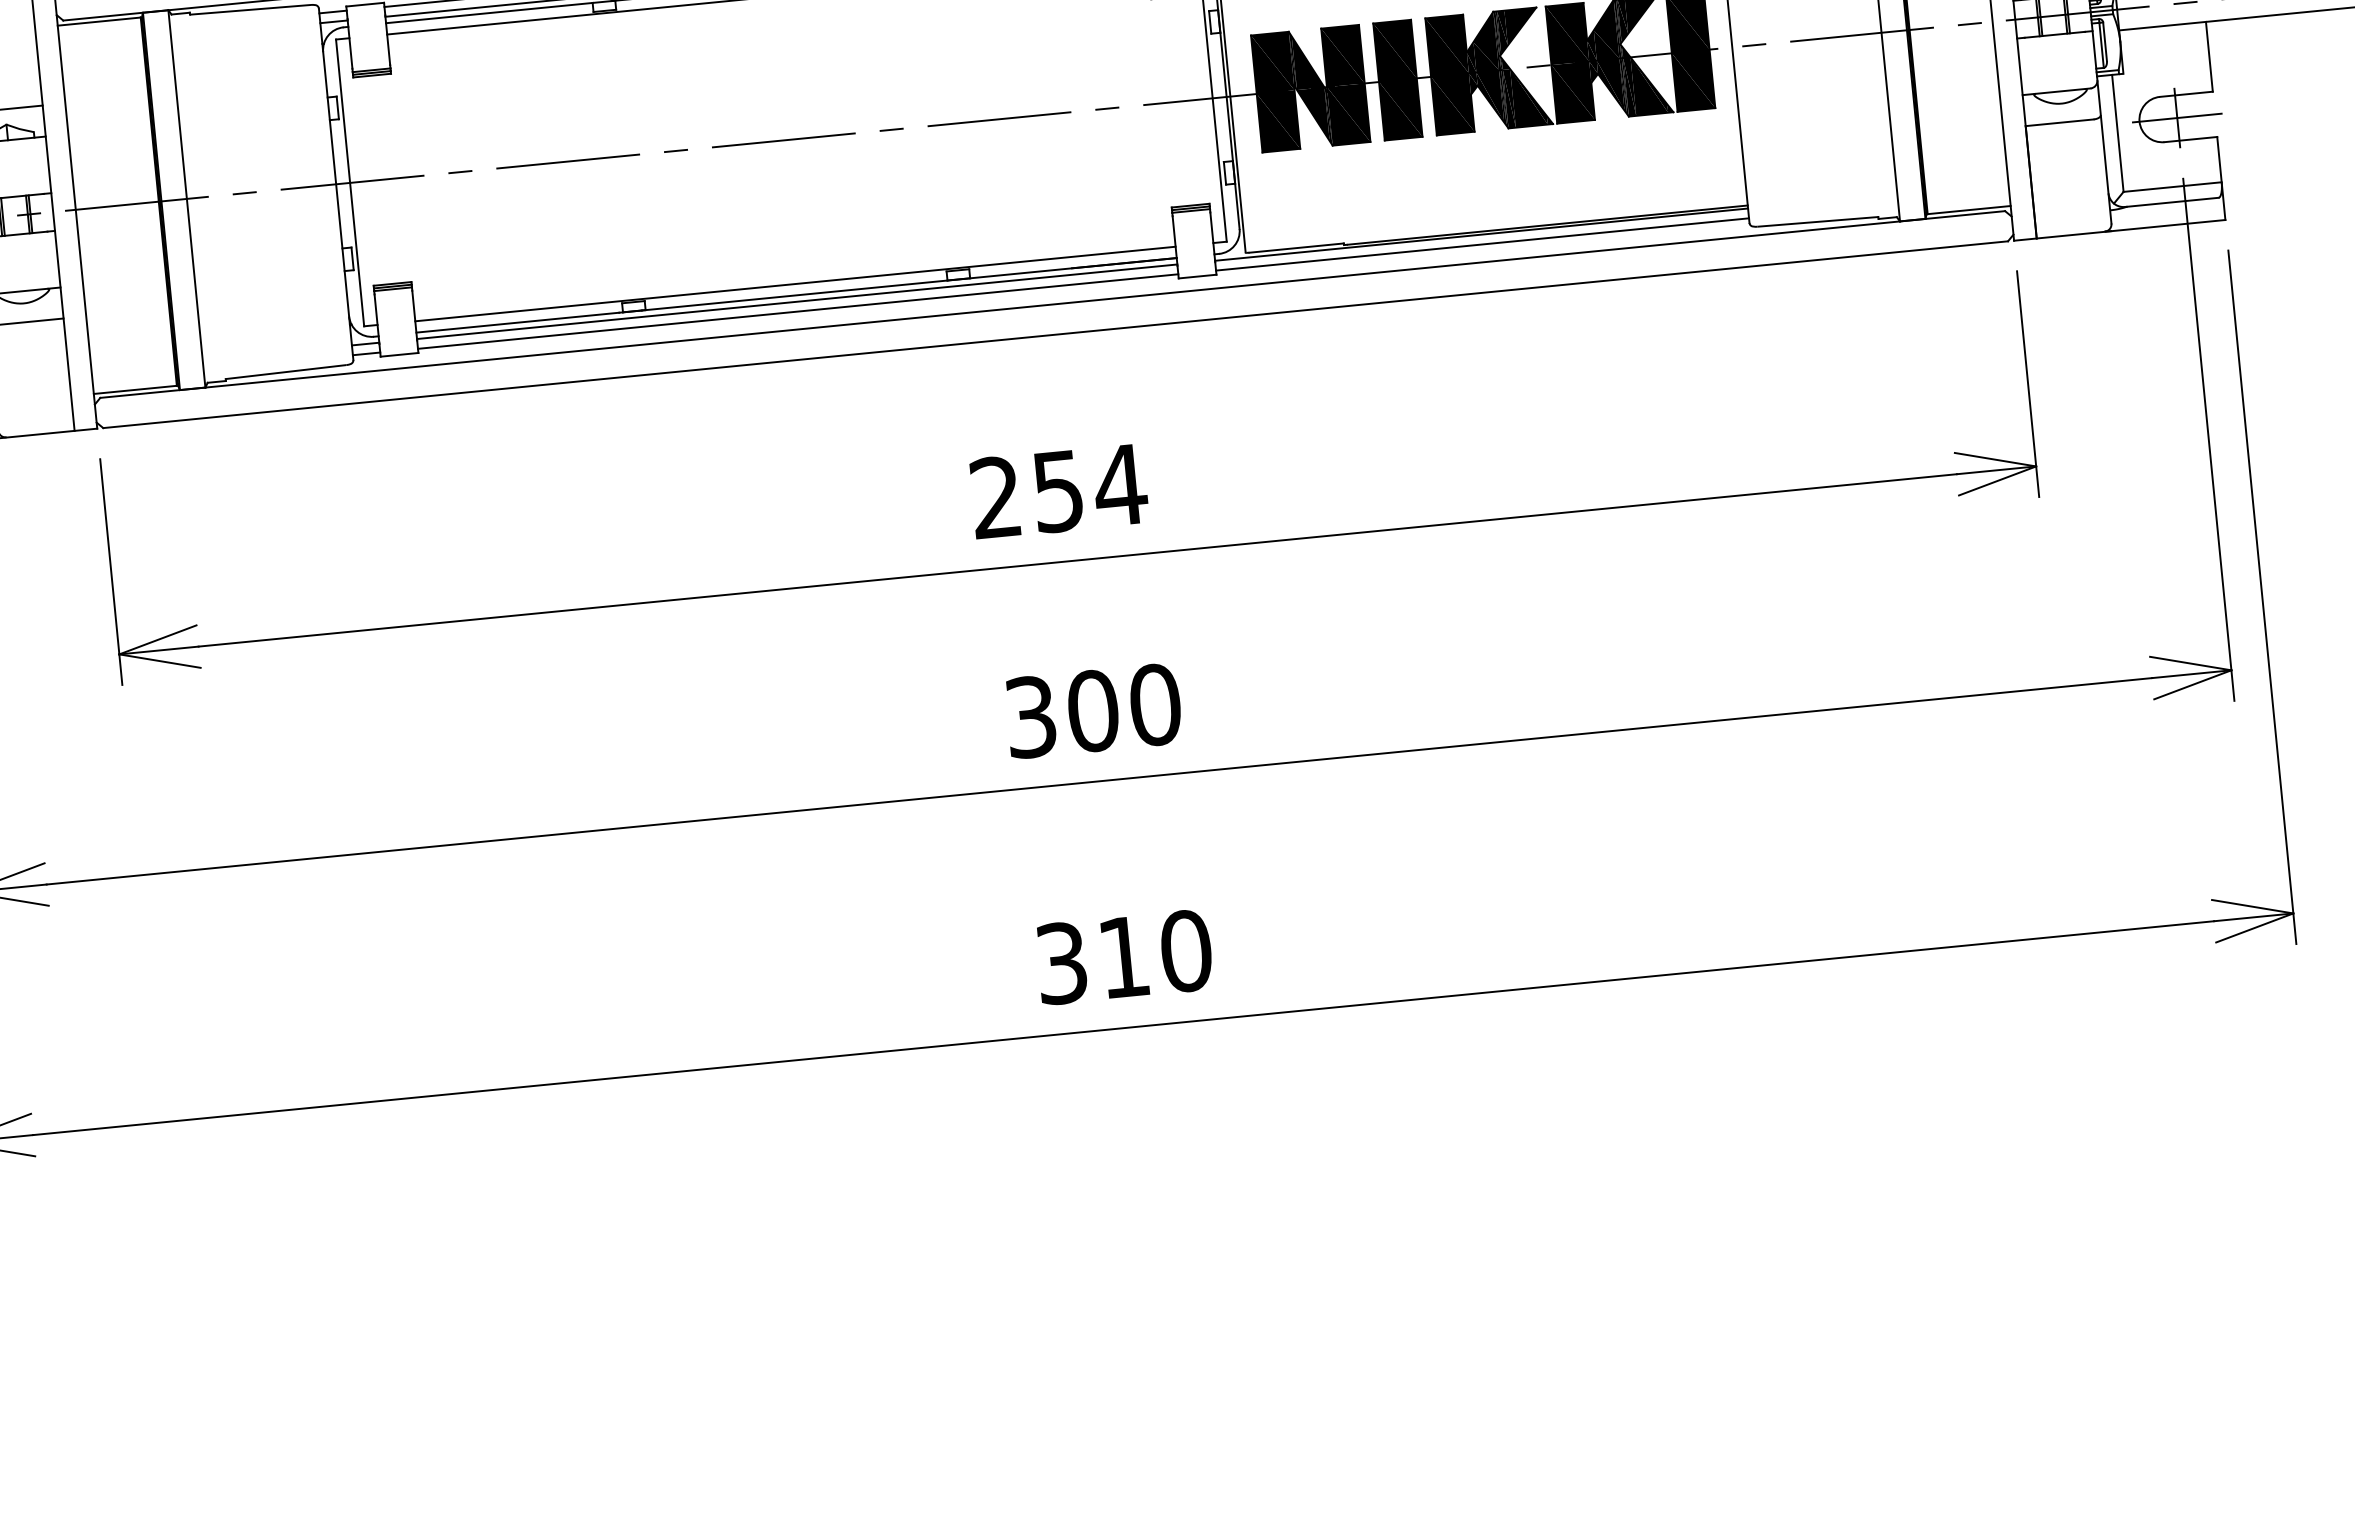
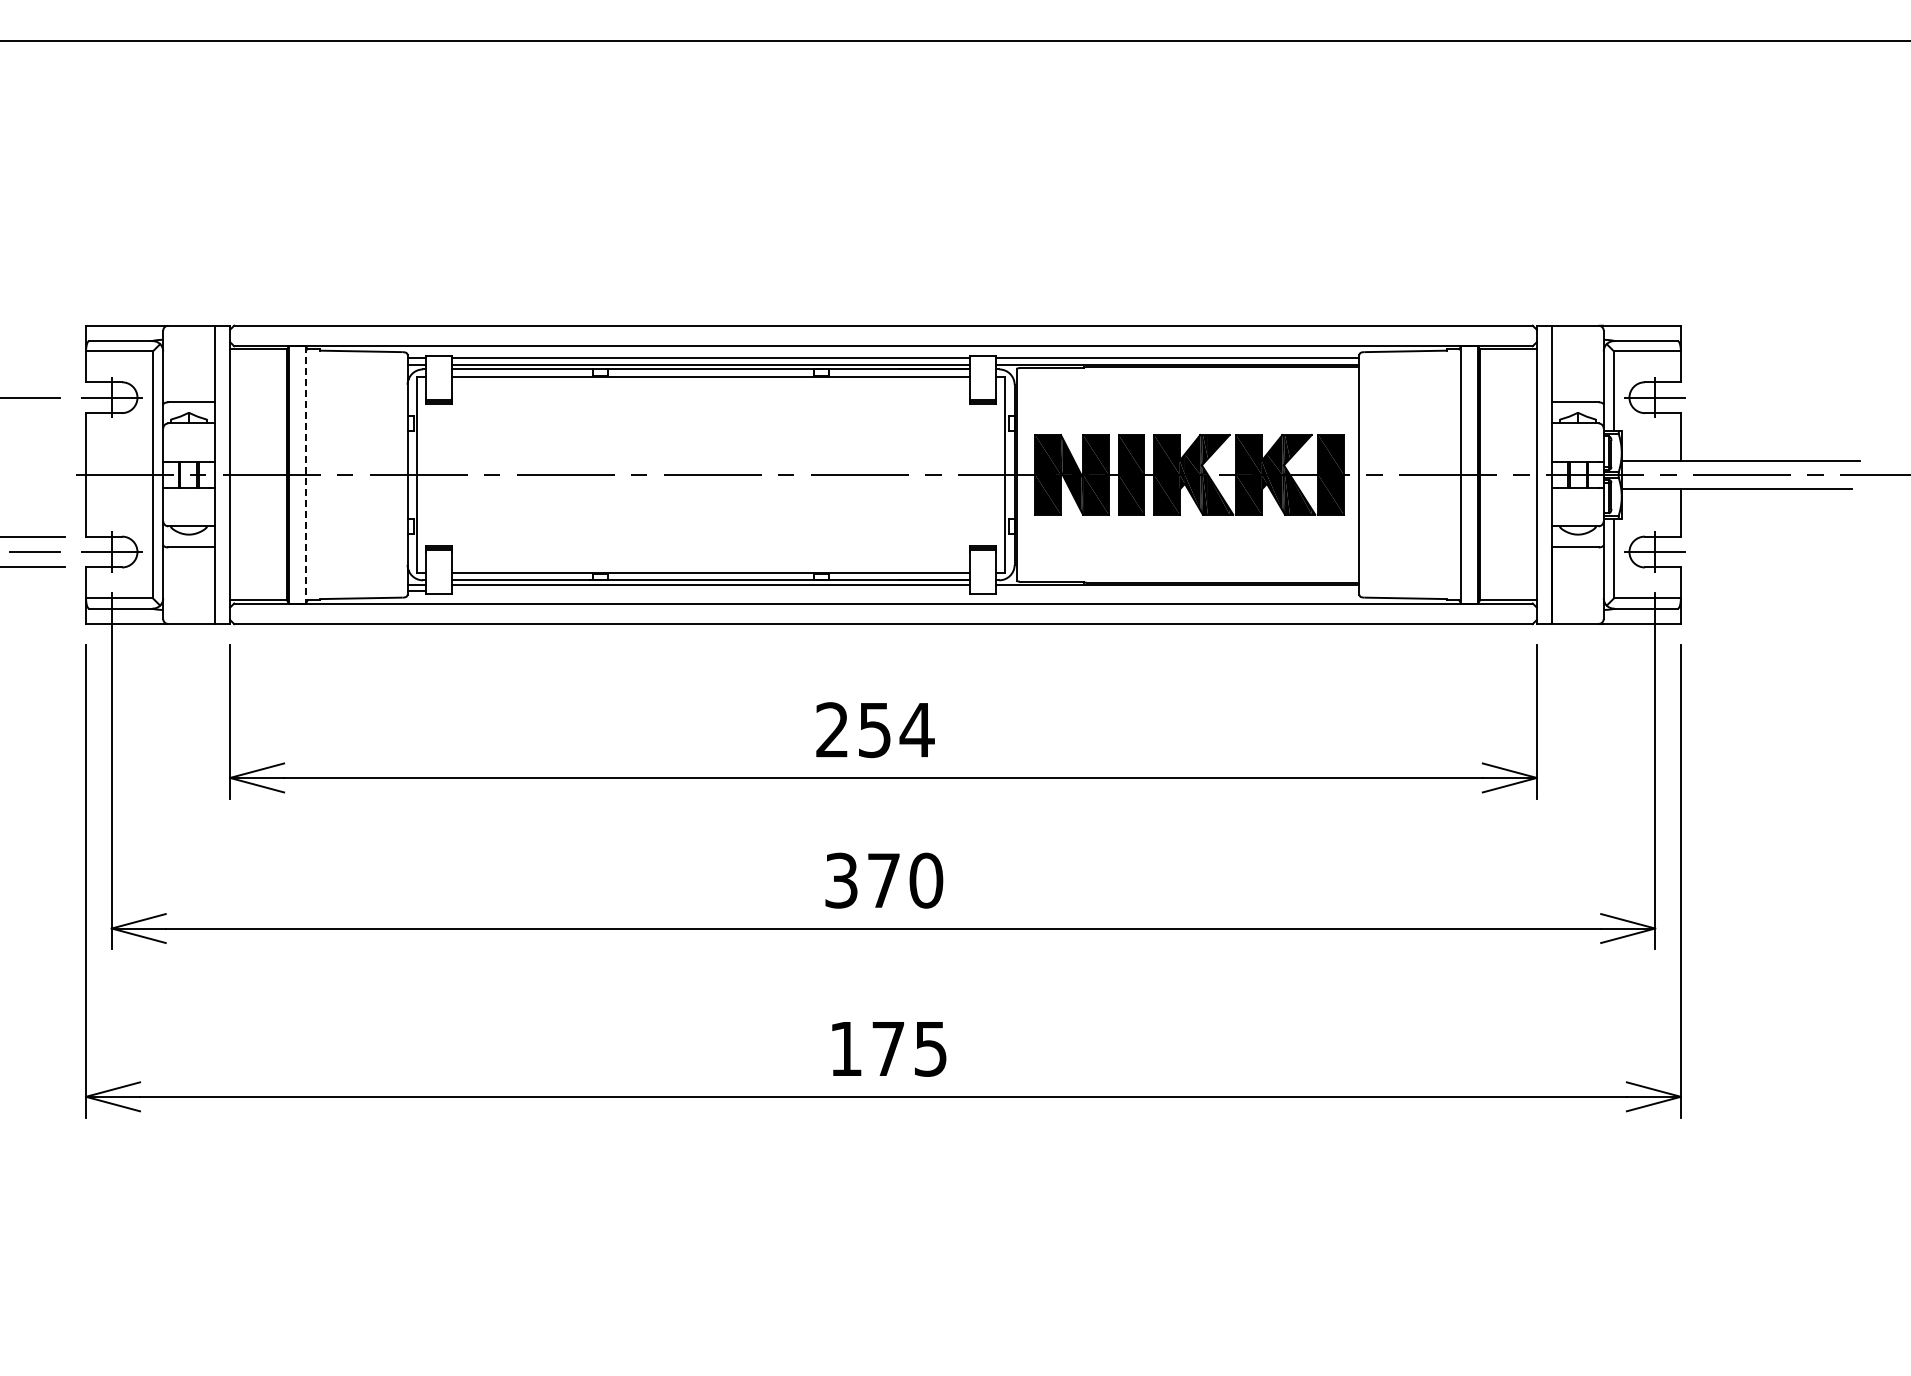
line: (186, 198) -> (305, 474), solid -> dashed
line: (1482, 244) -> (1177, 591), removed
line: (797, 311) -> (710, 591), removed
text: (1092, 710) -> (883, 880), 300 -> 370
text: (1124, 956) -> (888, 1048), 310 -> 175

